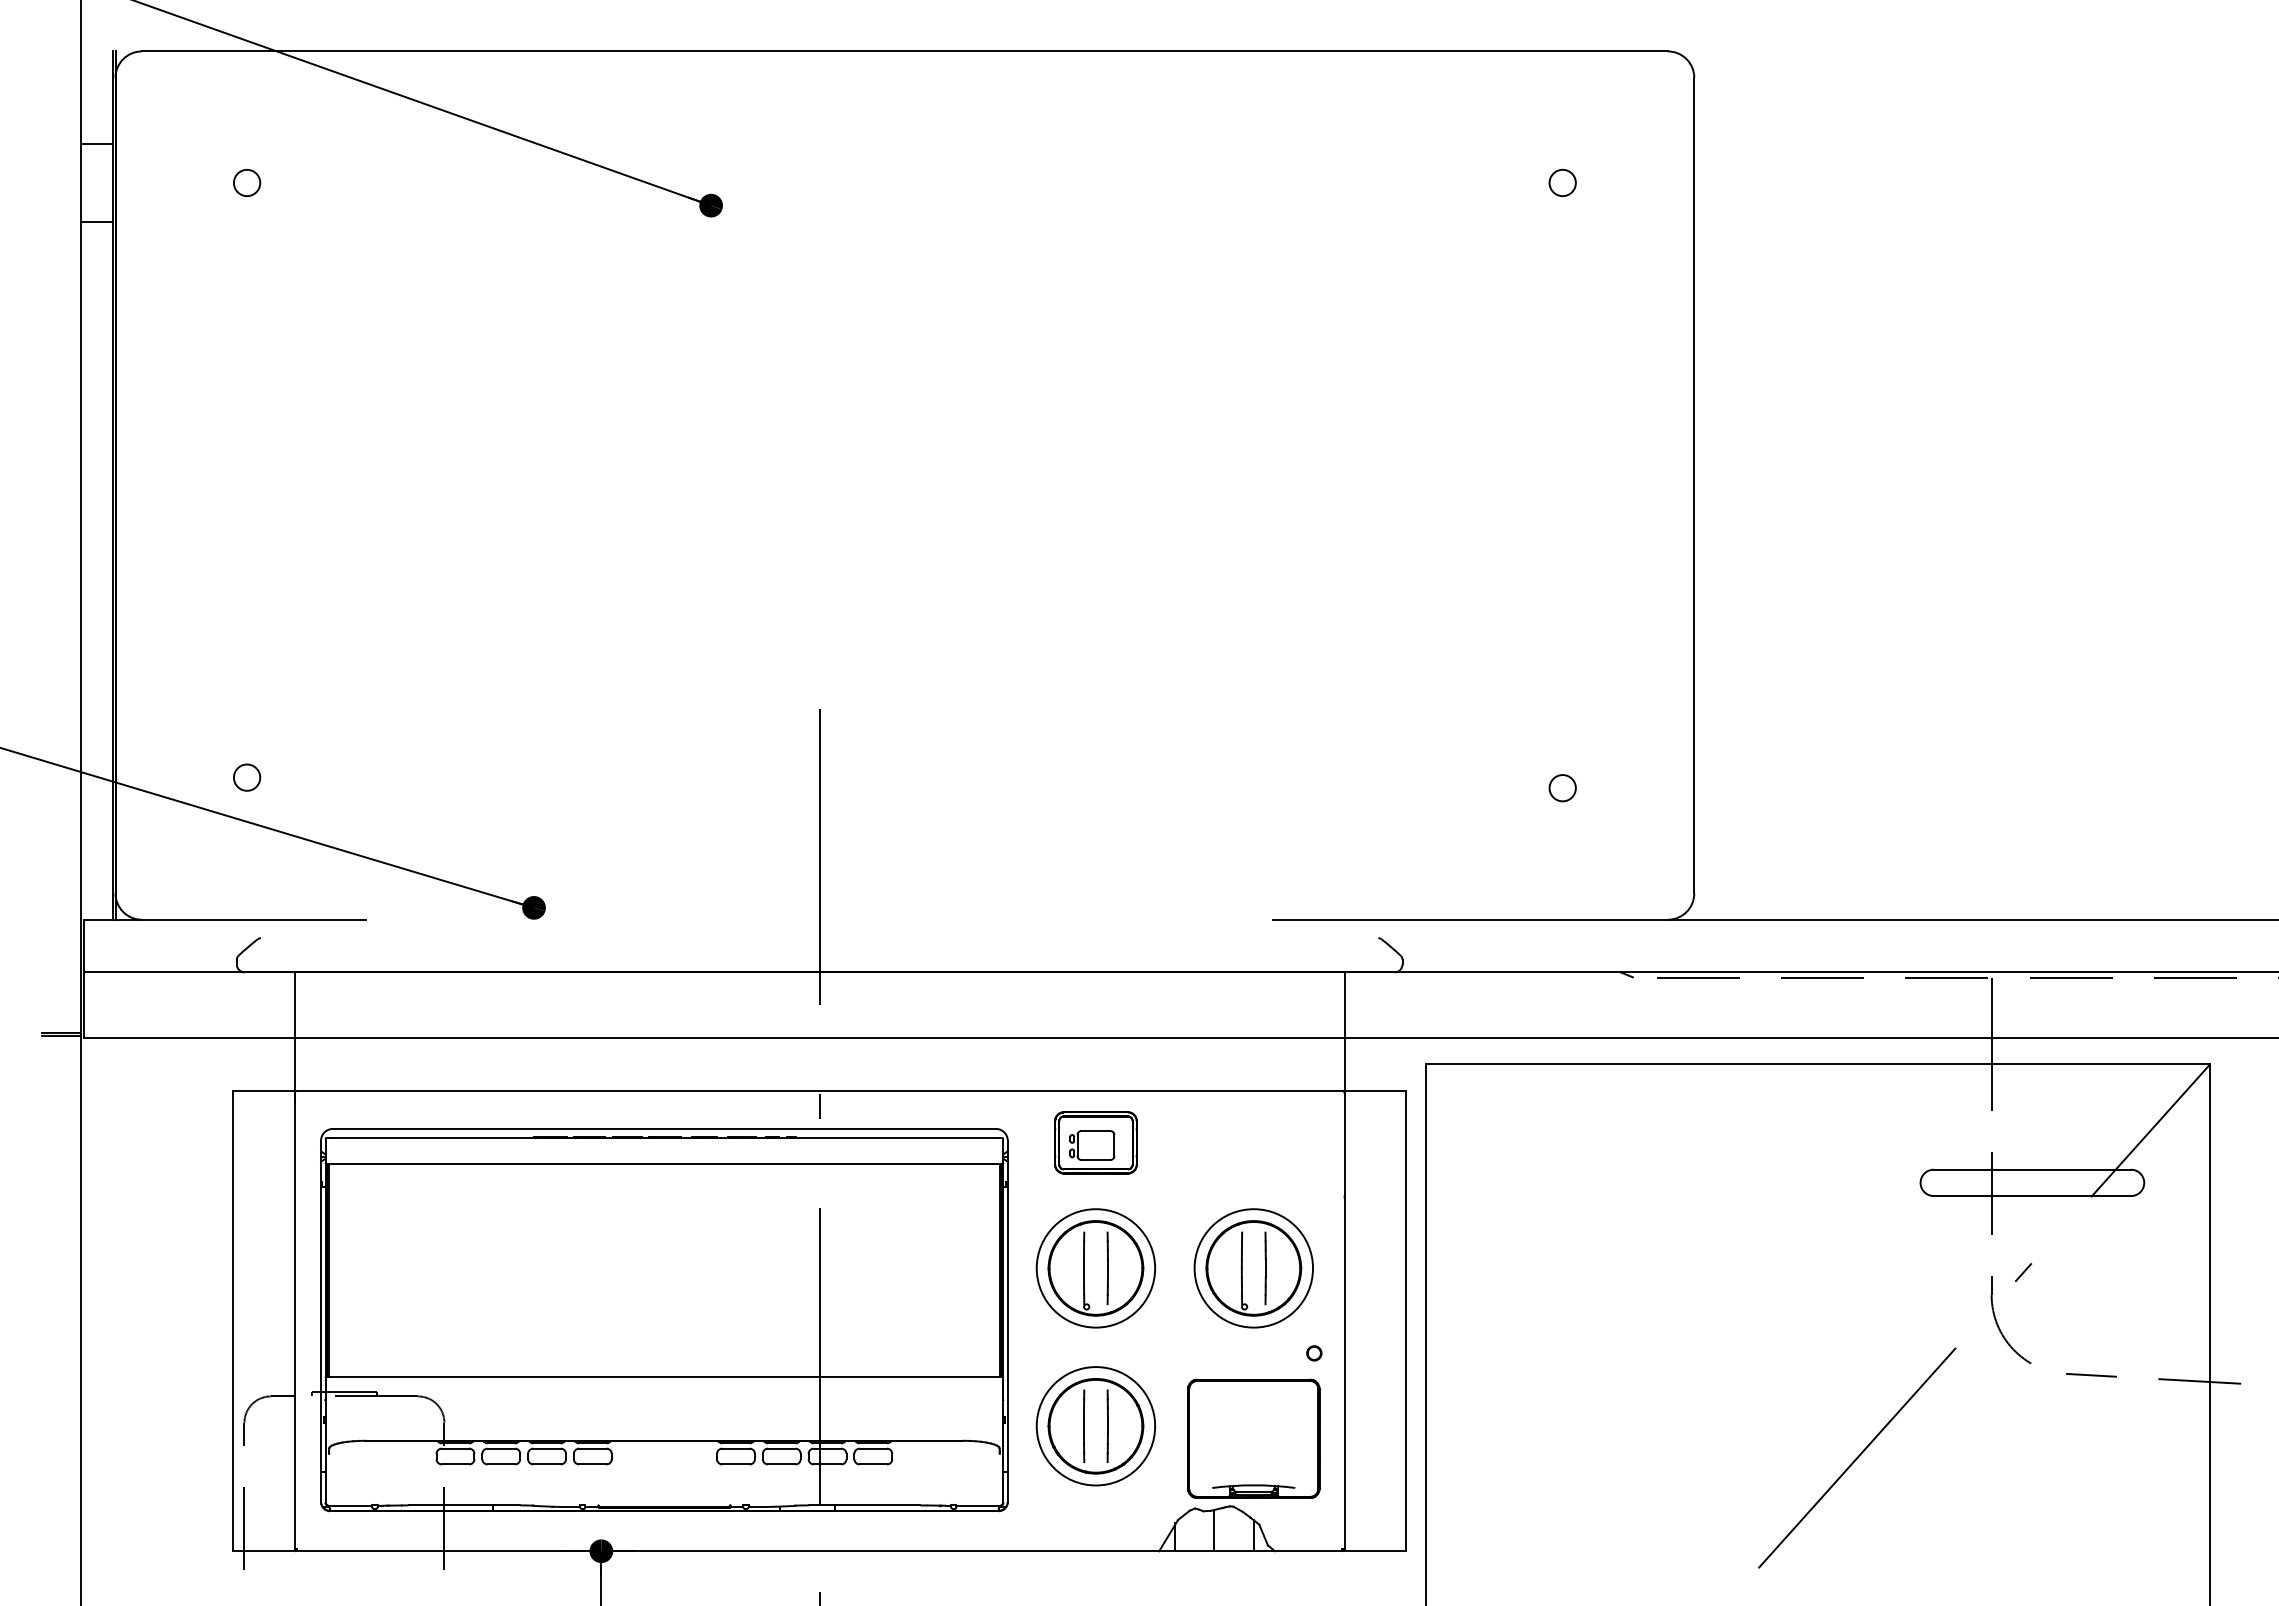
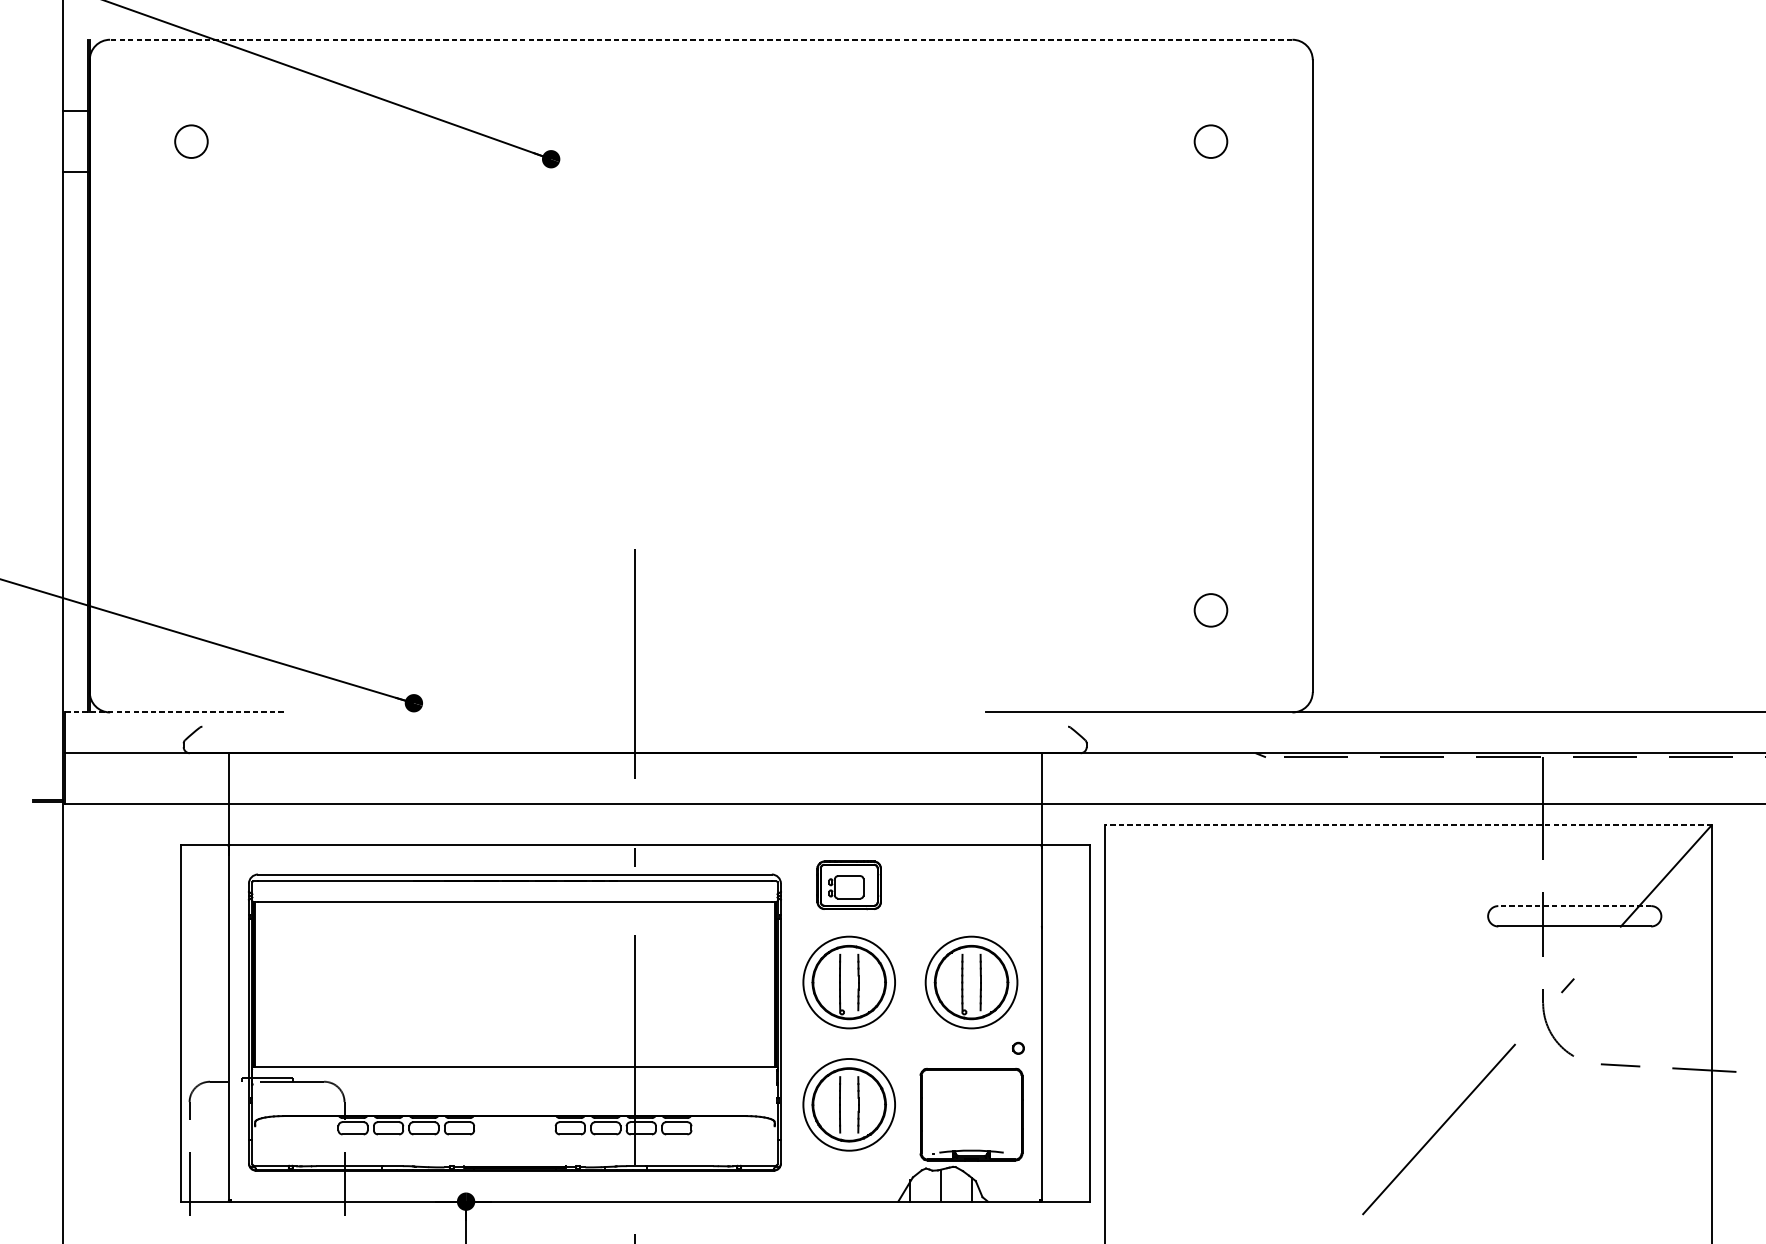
line: (904, 51) -> (700, 39), solid -> dashed
circle: (247, 182) -> (191, 141), size x1.6
circle: (1562, 182) -> (1210, 141), size x1.6
circle: (247, 777) -> (191, 602), removed
circle: (1562, 788) -> (1210, 610), size x1.6
line: (224, 919) -> (174, 712), solid -> dashed
line: (1817, 1064) -> (1408, 824), solid -> dashed
line: (2032, 1169) -> (1574, 905), solid -> dashed

